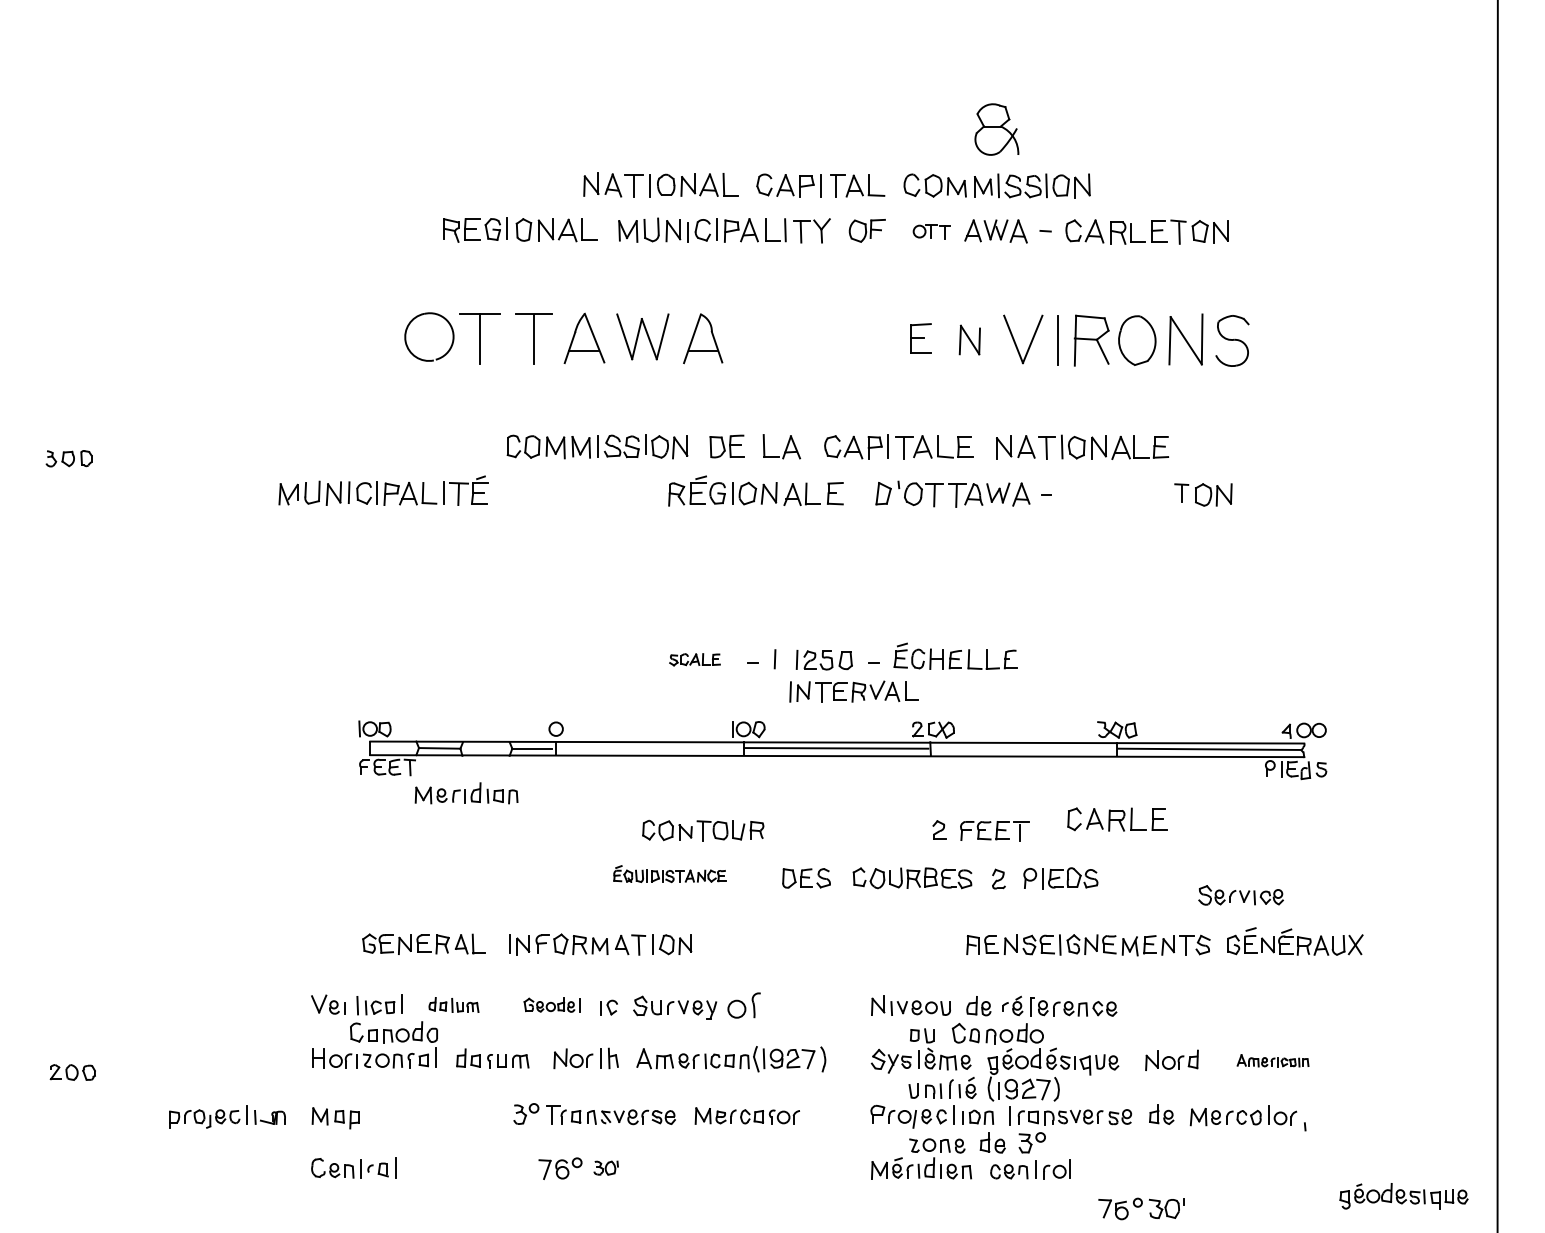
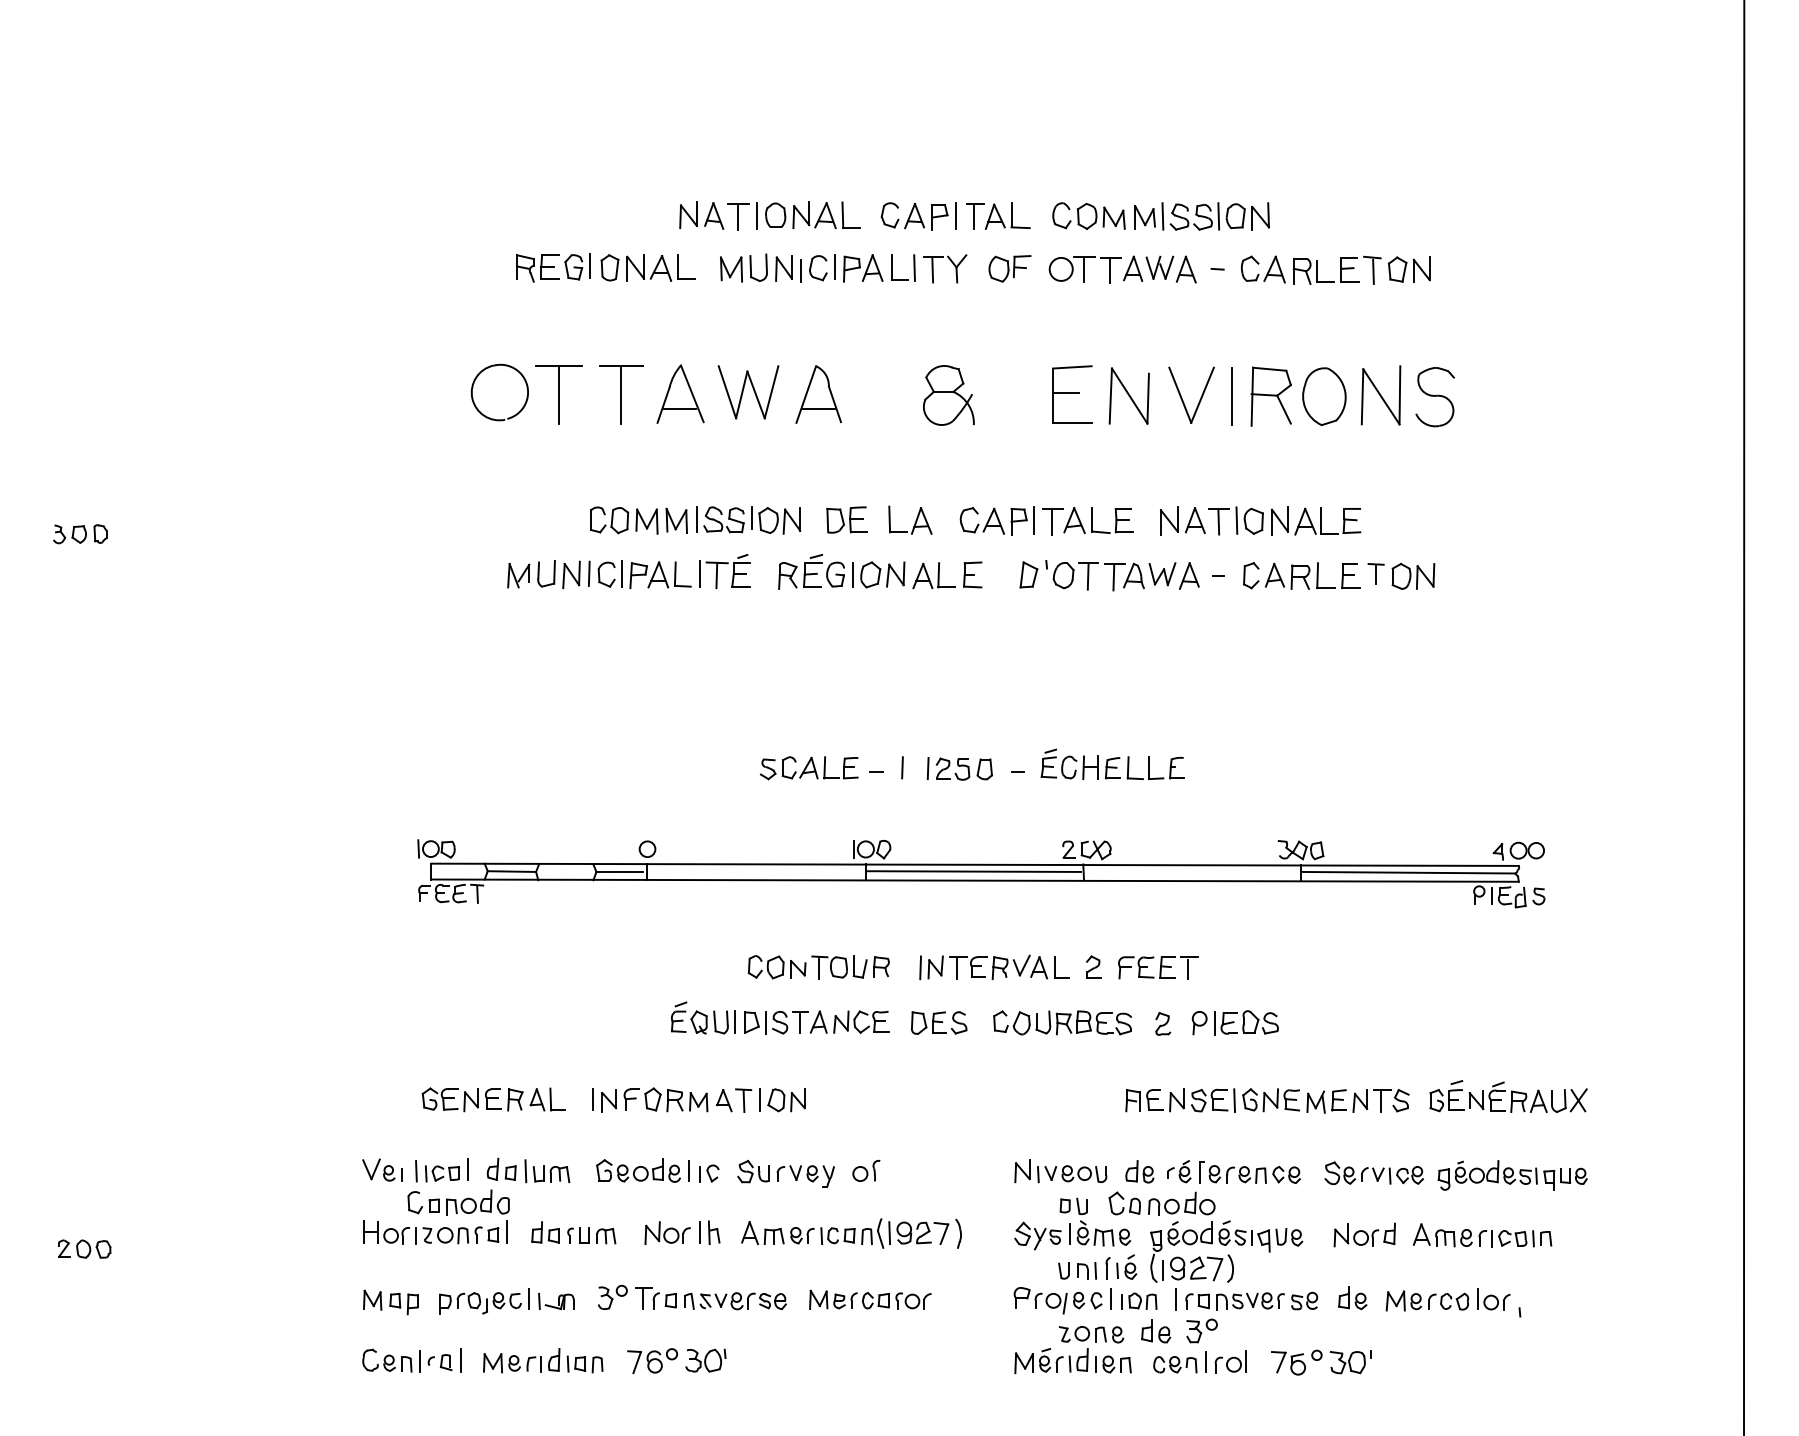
part: (996, 129) -> (948, 395), moved
part: (931, 231) -> (1084, 269), size x1.67
part: (920, 338) -> (1071, 394), size x1.67
part: (969, 339) -> (1128, 395), size x1.67
part: (383, 490) -> (629, 571), moved
part: (694, 659) -> (808, 768), size x1.67
part: (853, 691) -> (993, 967), moved
part: (466, 793) -> (543, 1360), moved
part: (1117, 819) -> (1301, 575), moved
part: (669, 873) -> (779, 1017), size x1.67
part: (1240, 895) -> (1373, 1173), moved
part: (453, 1004) -> (527, 1169), size x1.43
part: (551, 1004) -> (642, 1169), size x1.43
part: (743, 1004) -> (865, 1169), size x0.71
part: (1272, 1060) -> (1481, 1235), size x1.67
part: (227, 1116) -> (506, 1300), moved
part: (605, 1167) -> (704, 1359), size x1.43
part: (1403, 1196) -> (1512, 1175), moved
part: (1141, 1208) -> (1321, 1362), moved

